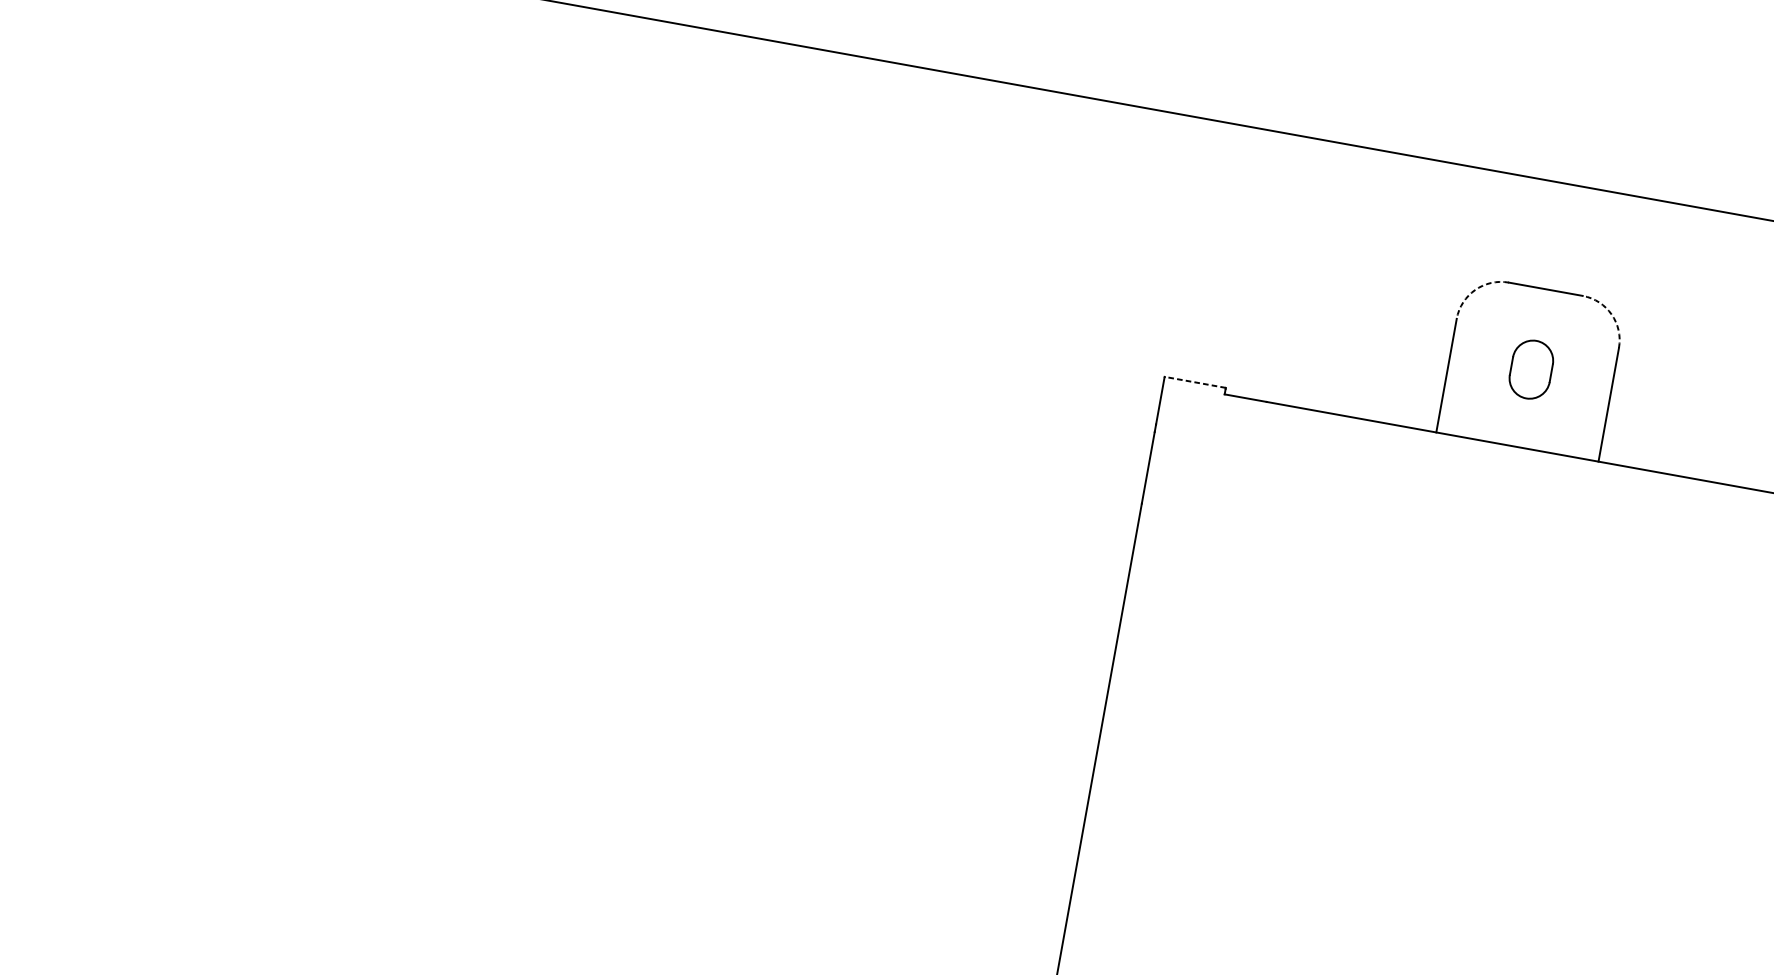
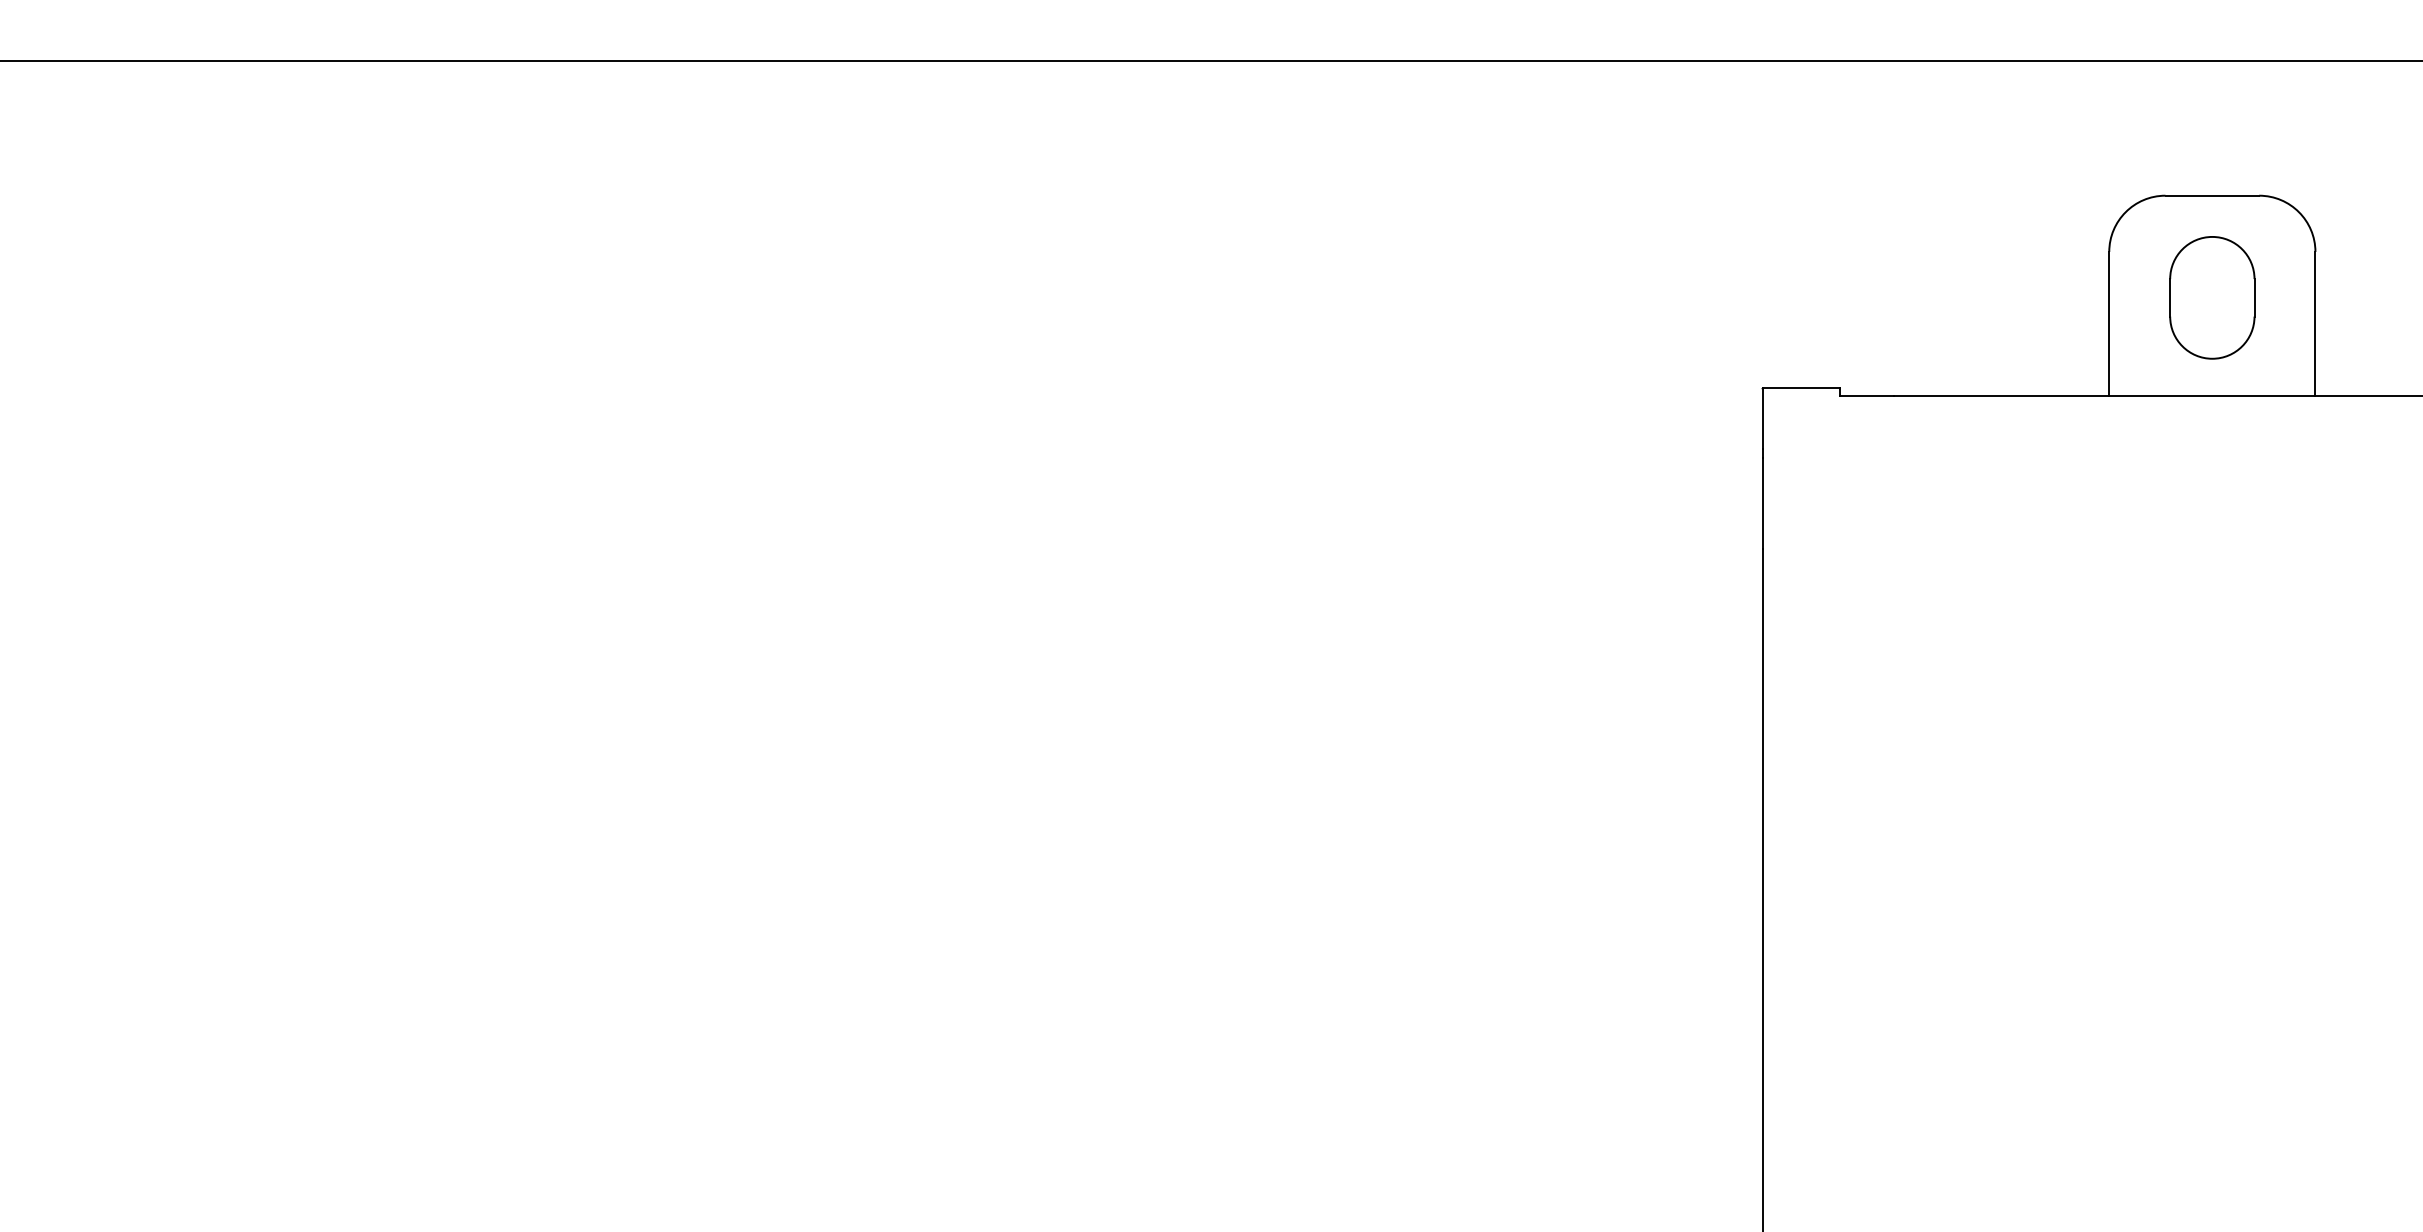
arc: (1475, 290) -> (2125, 212), dashed -> solid
arc: (1611, 314) -> (2298, 212), dashed -> solid
part: (1531, 369) -> (2212, 297), size x1.67
line: (1195, 382) -> (1801, 388), dashed -> solid

